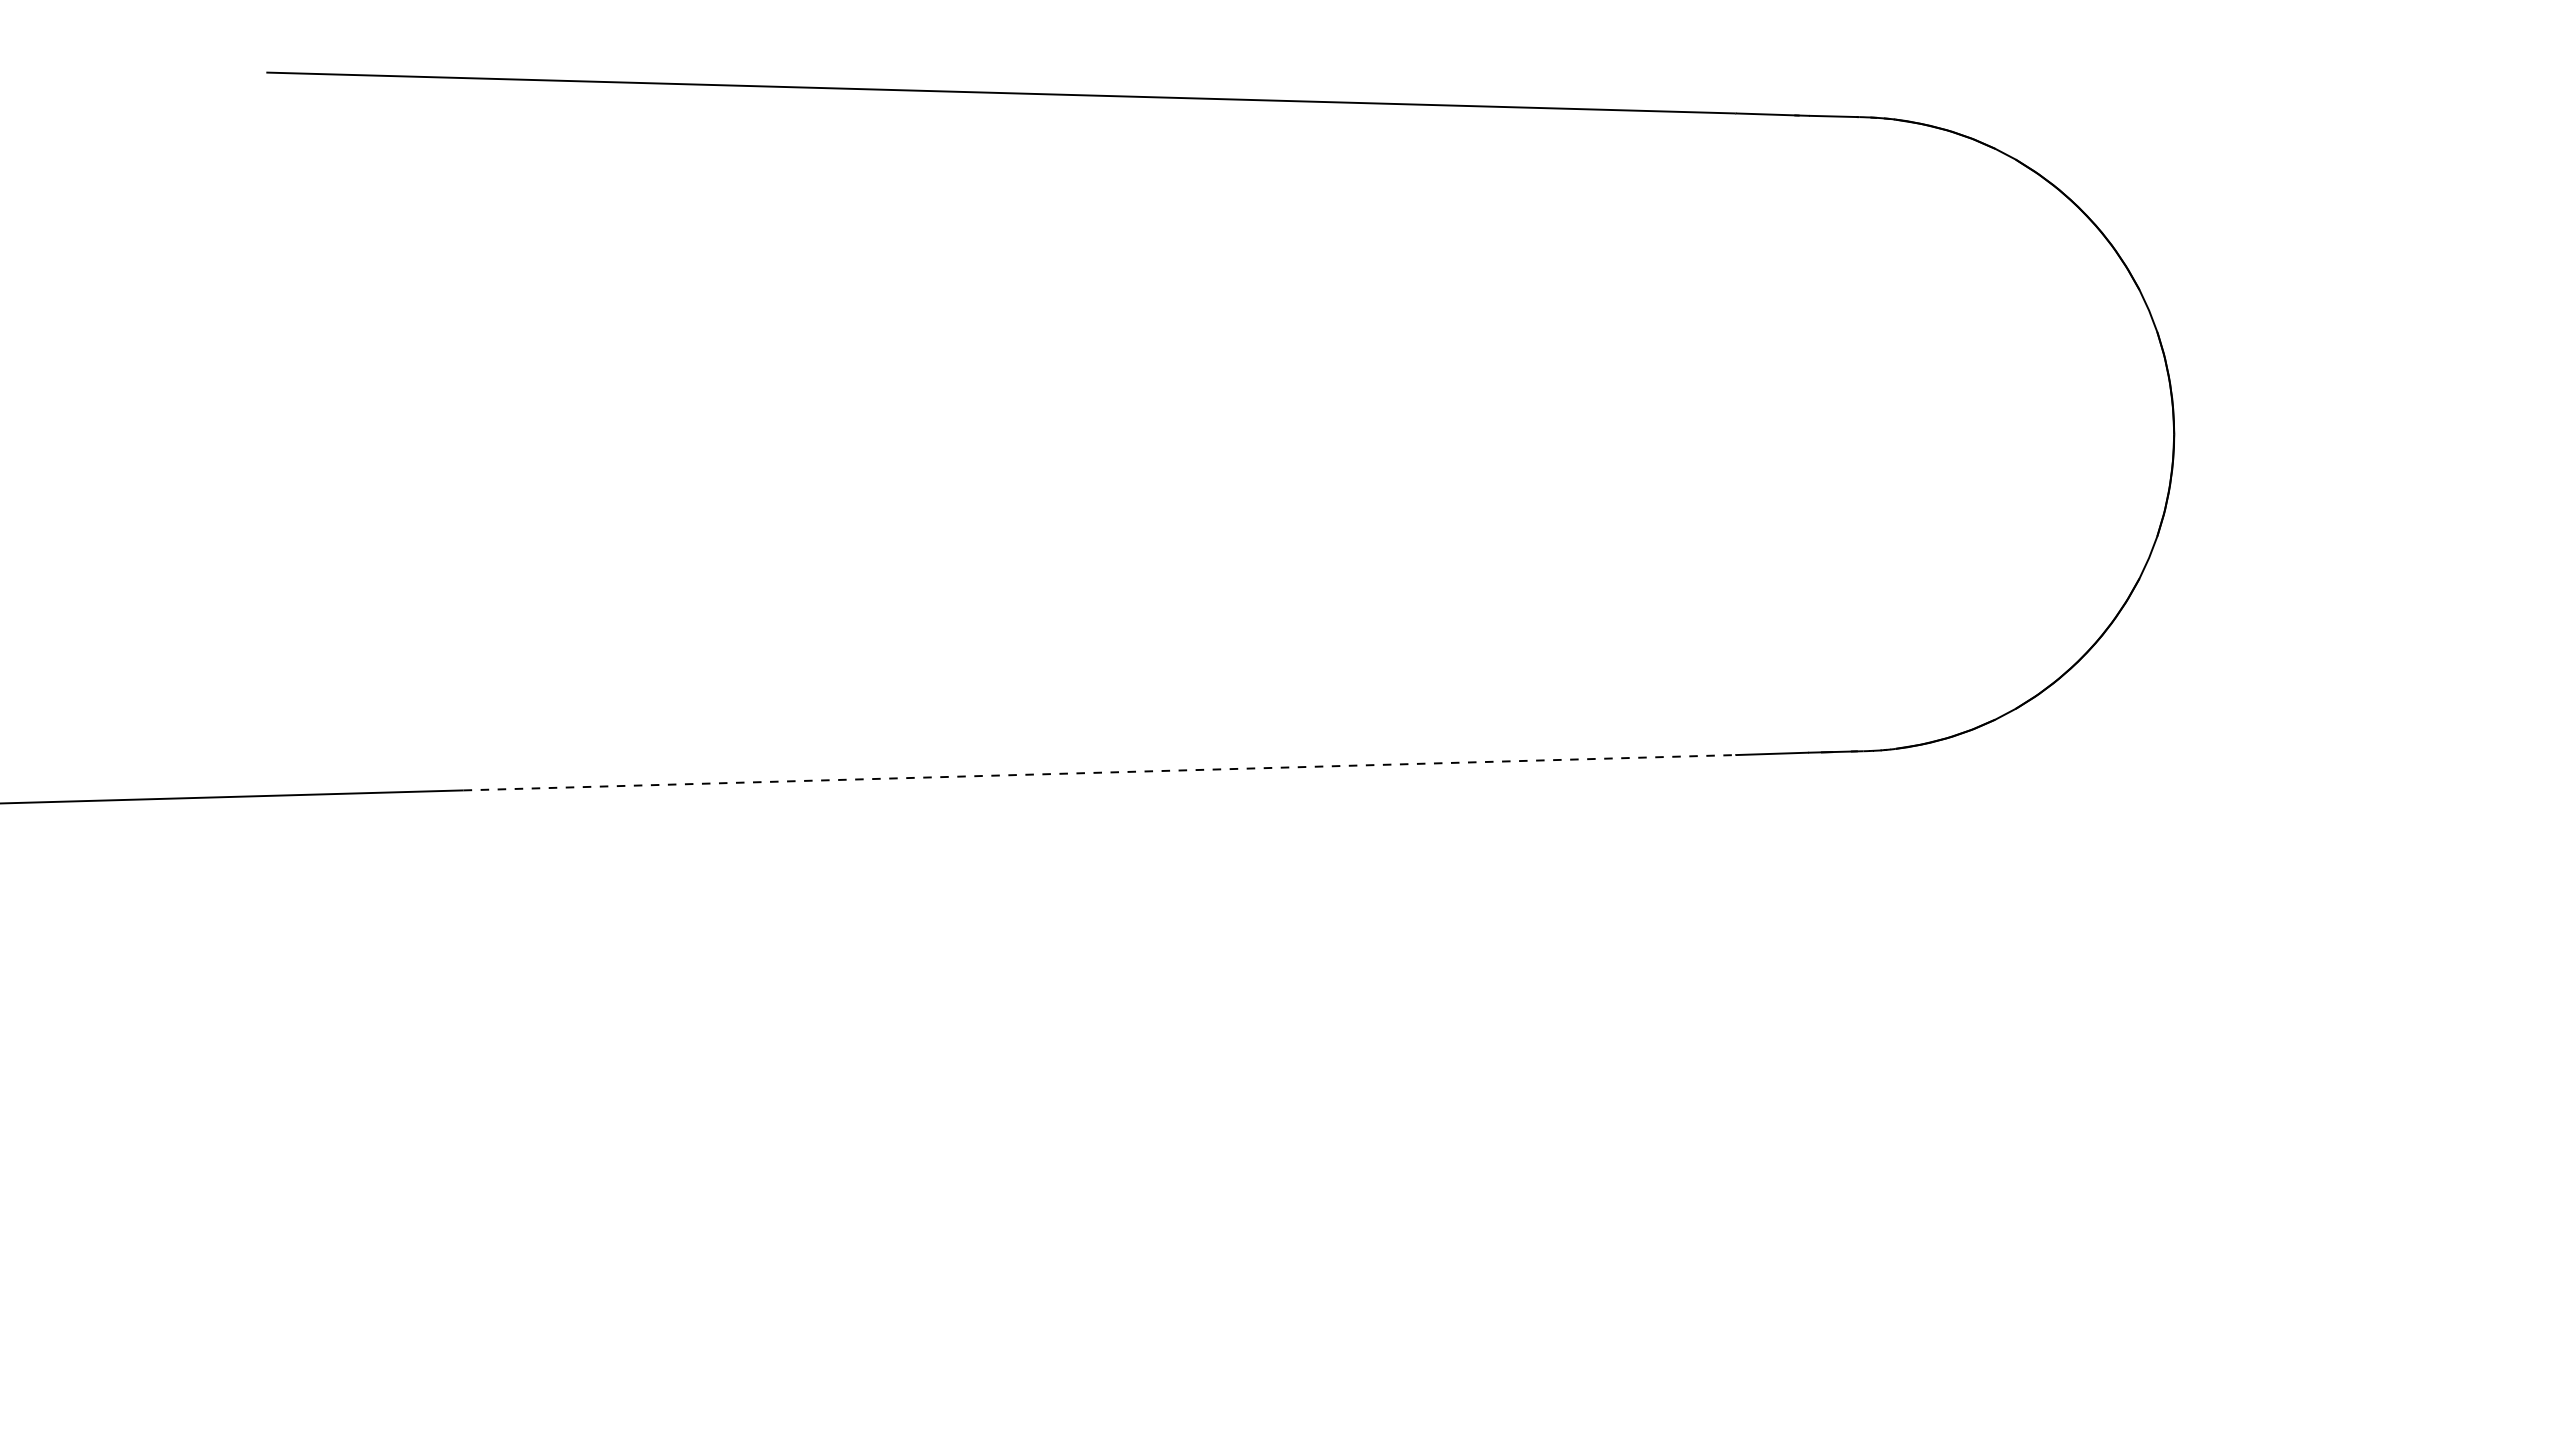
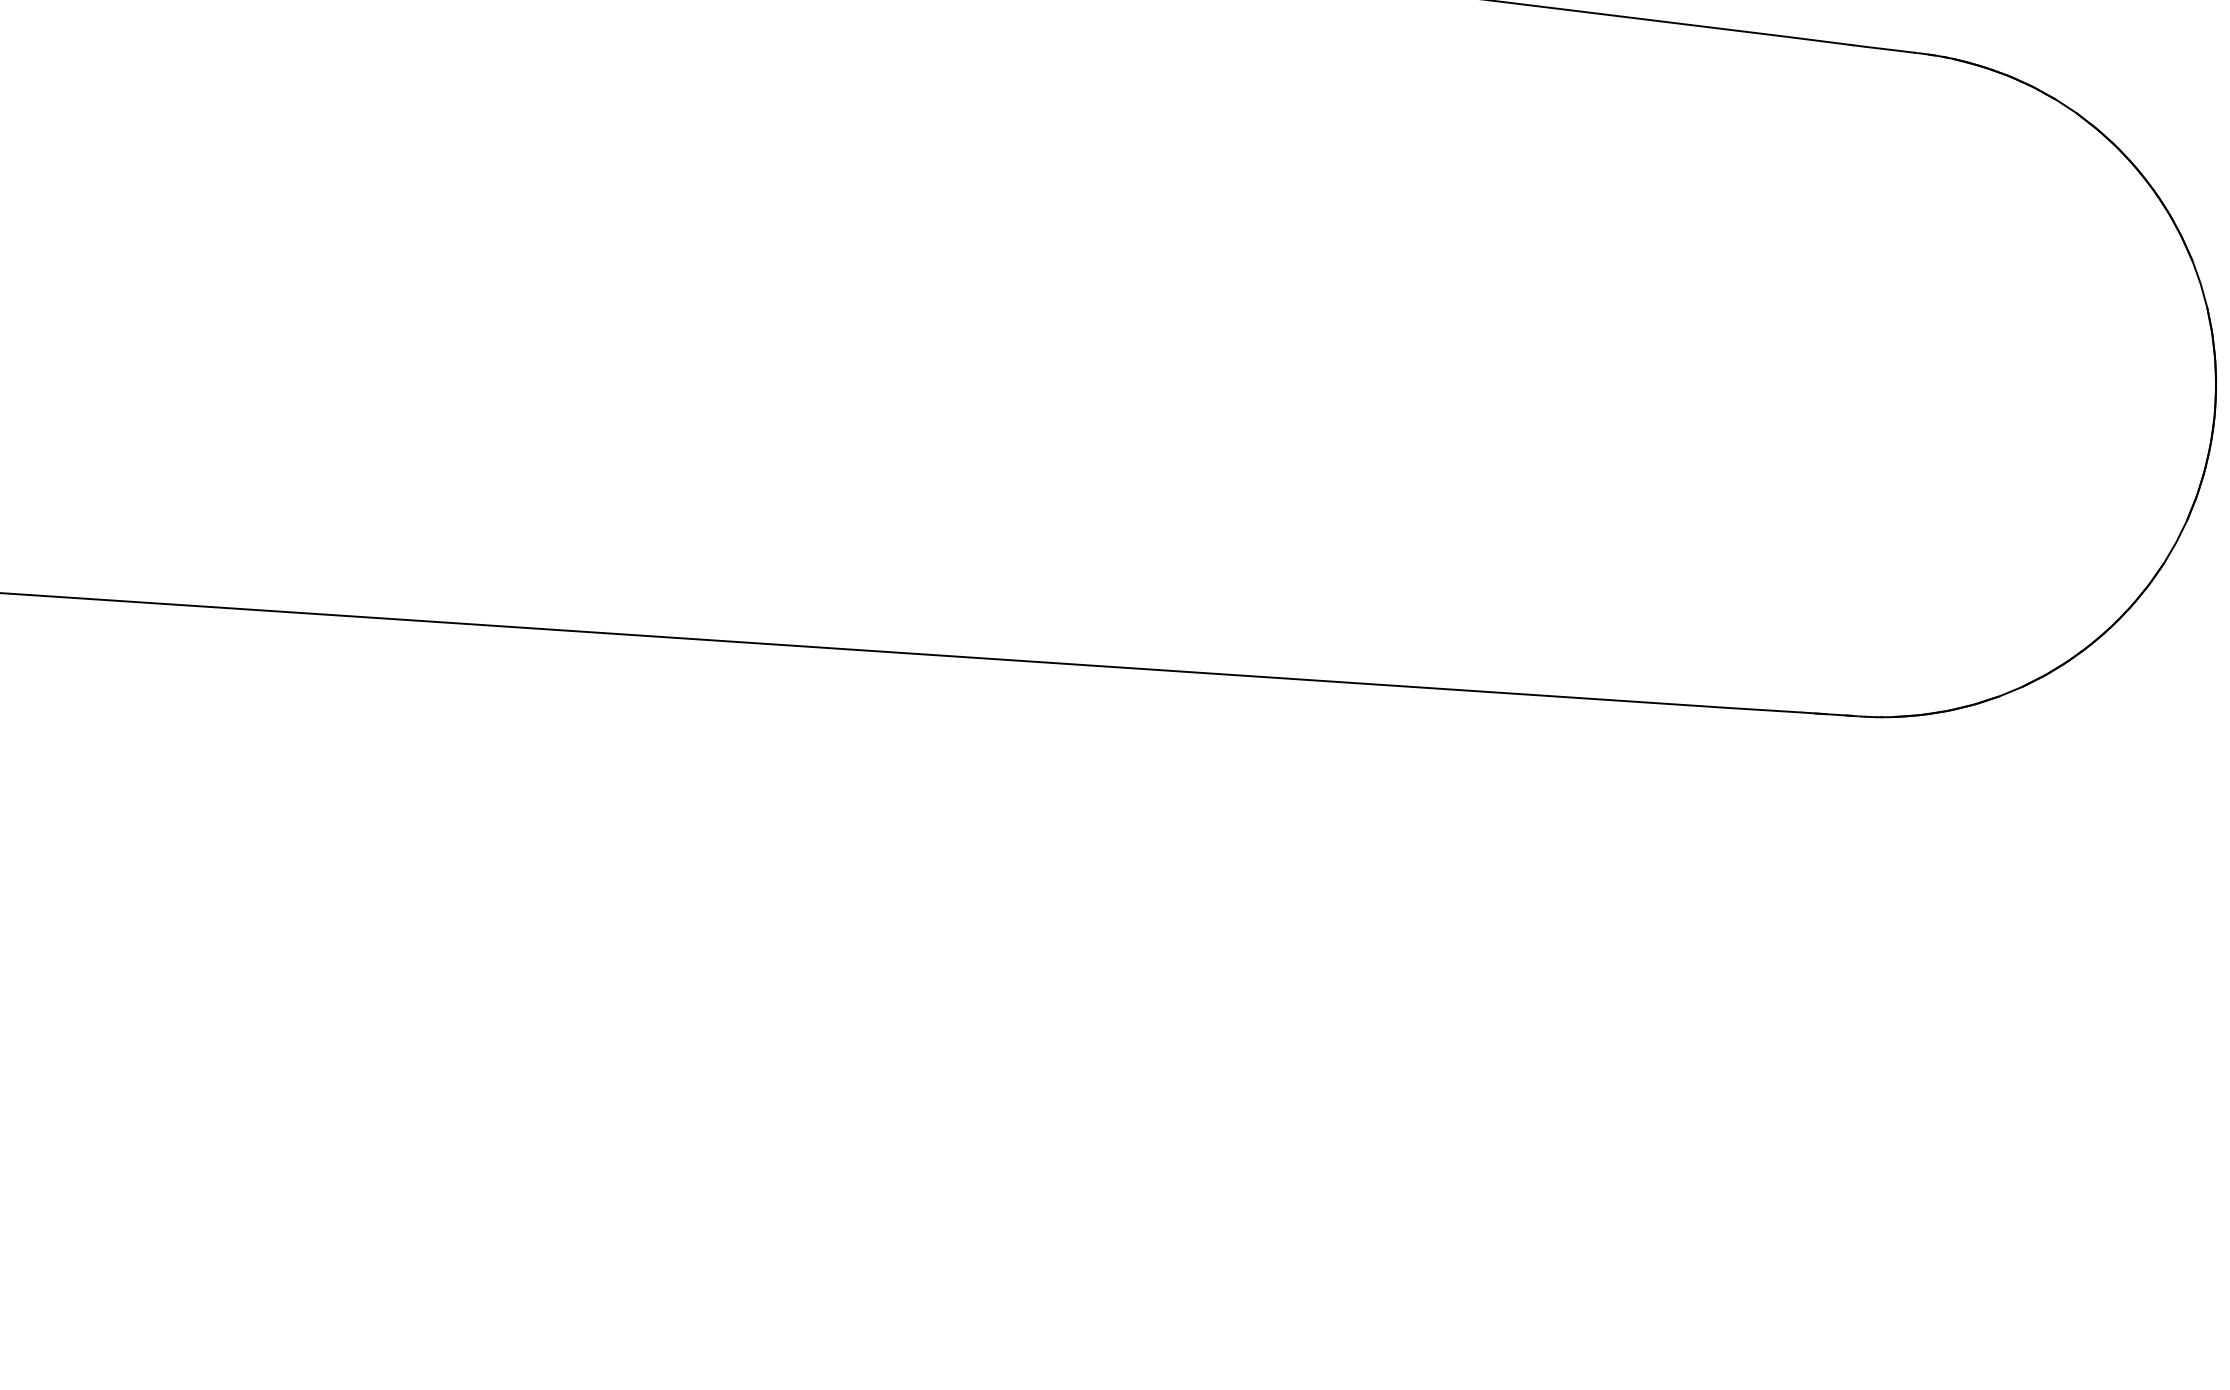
line: (1100, 772) -> (1058, 663), dashed -> solid

